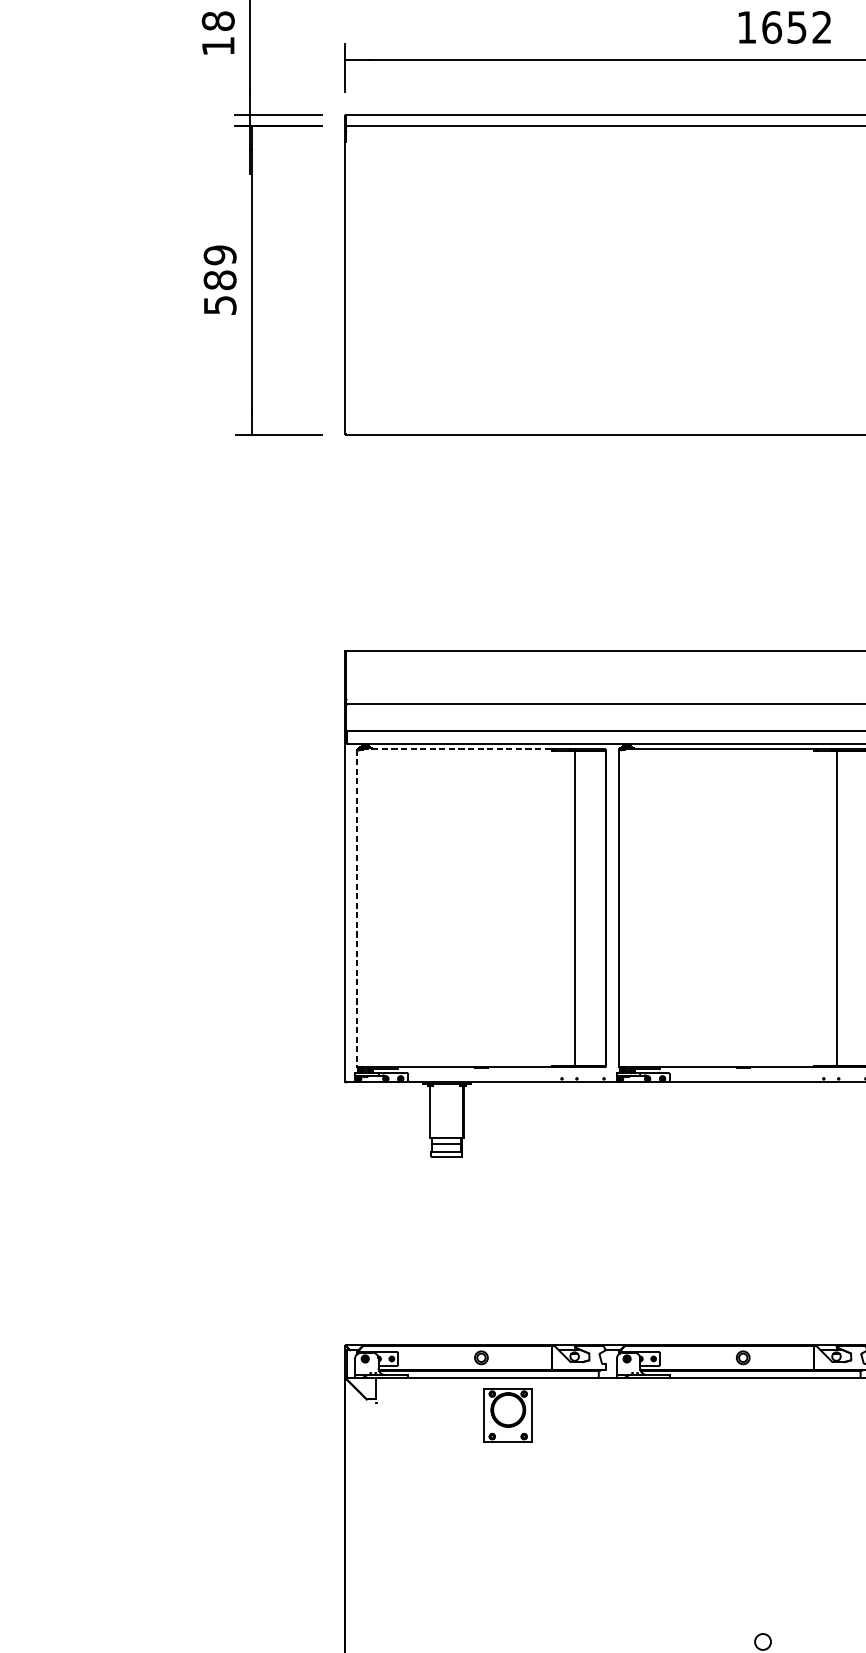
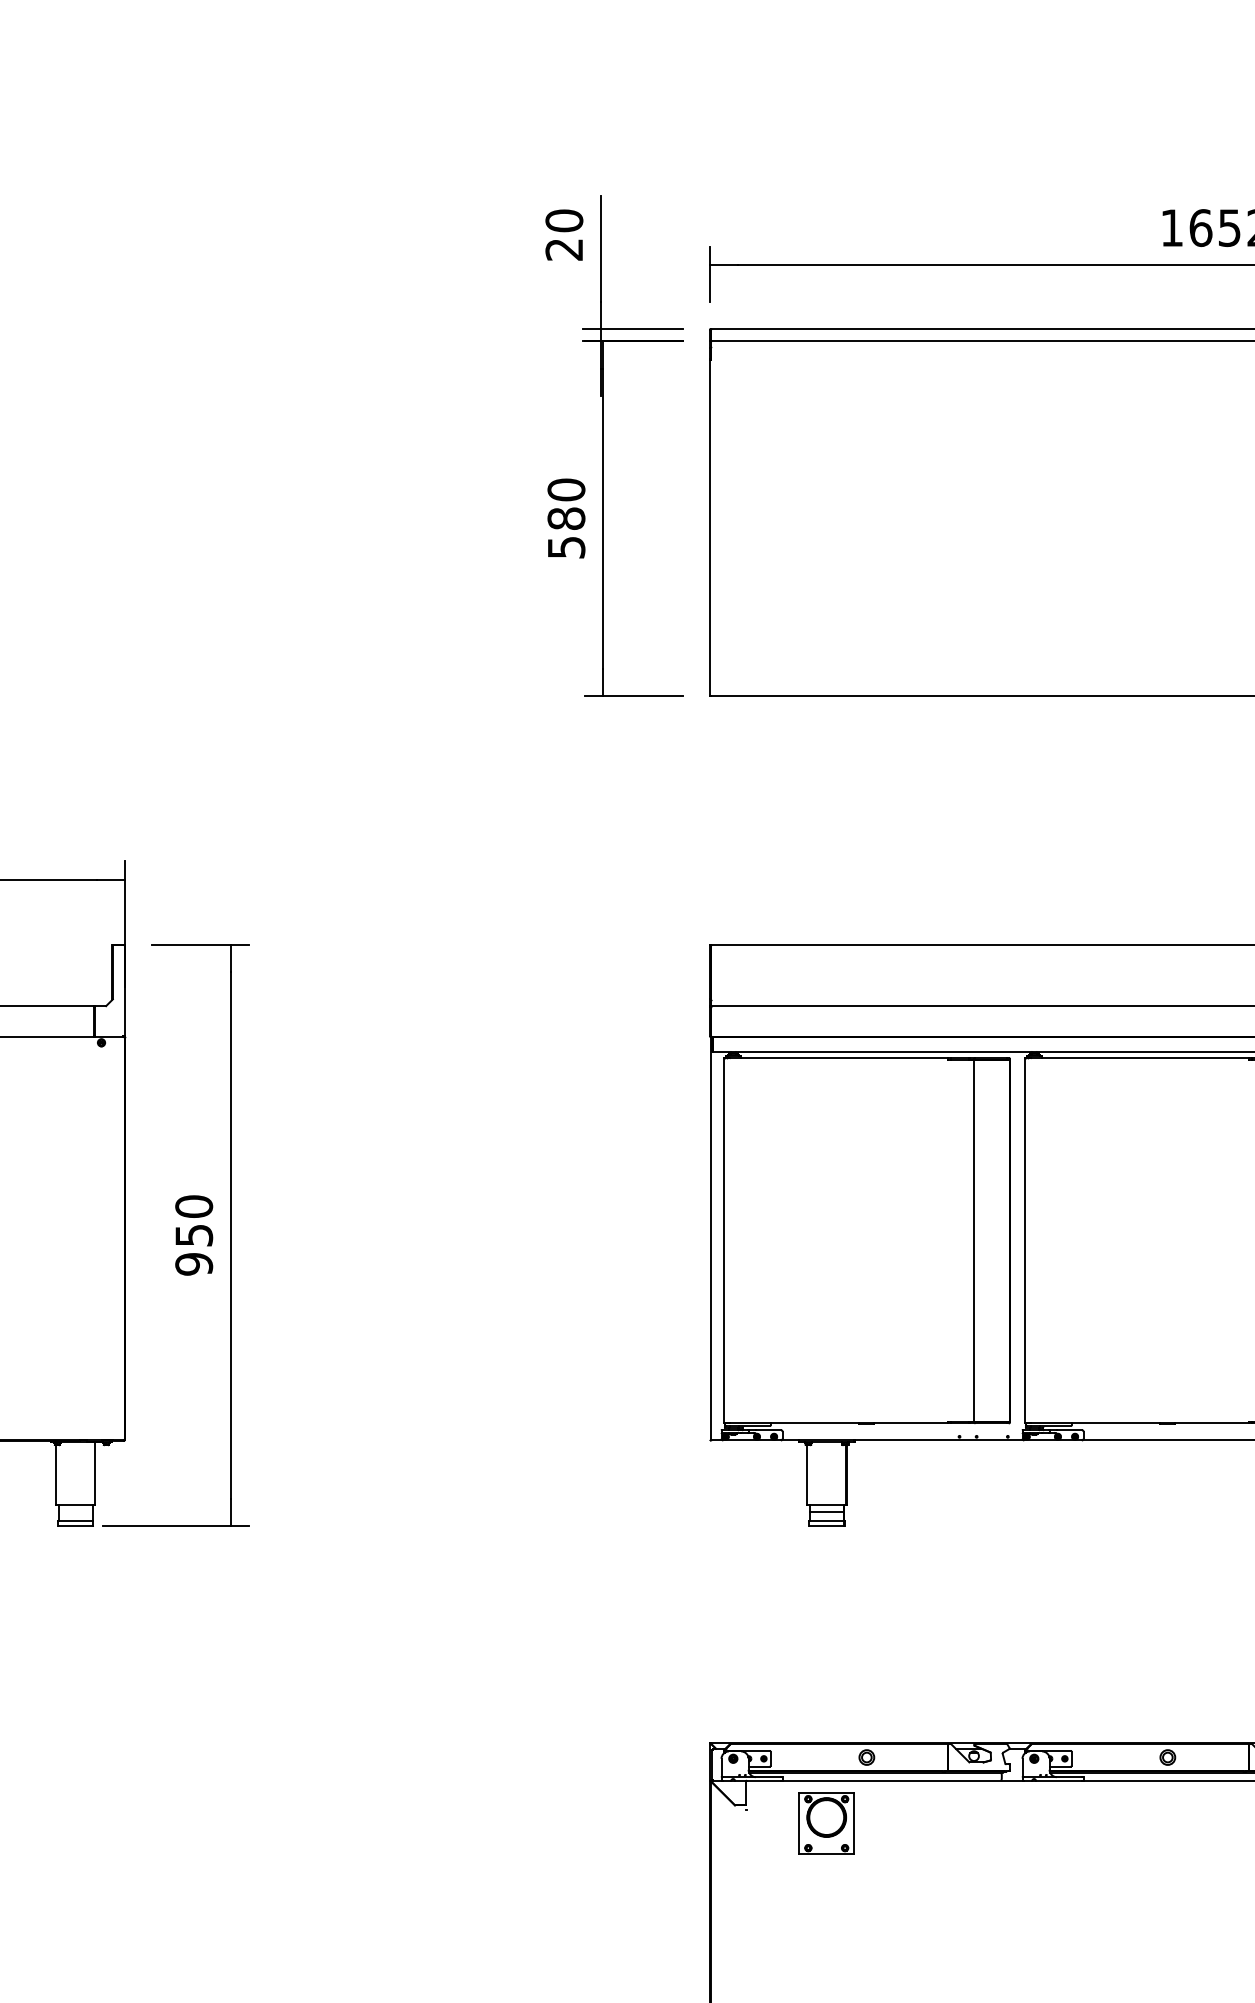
text: (218, 33) -> (564, 234), 18 -> 20
text: (220, 254) -> (566, 489), 589 -> 580
line: (457, 749) -> (839, 1058), dashed -> solid
line: (357, 908) -> (724, 1241), dashed -> solid
part: (508, 1415) -> (826, 1823), moved

